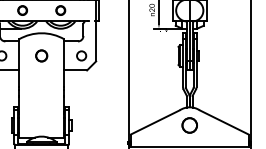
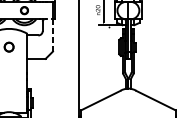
line: (96, 41) -> (53, 35), solid -> dashed
circle: (81, 55) -> (41, 46), removed
circle: (189, 125) -> (128, 103), removed

